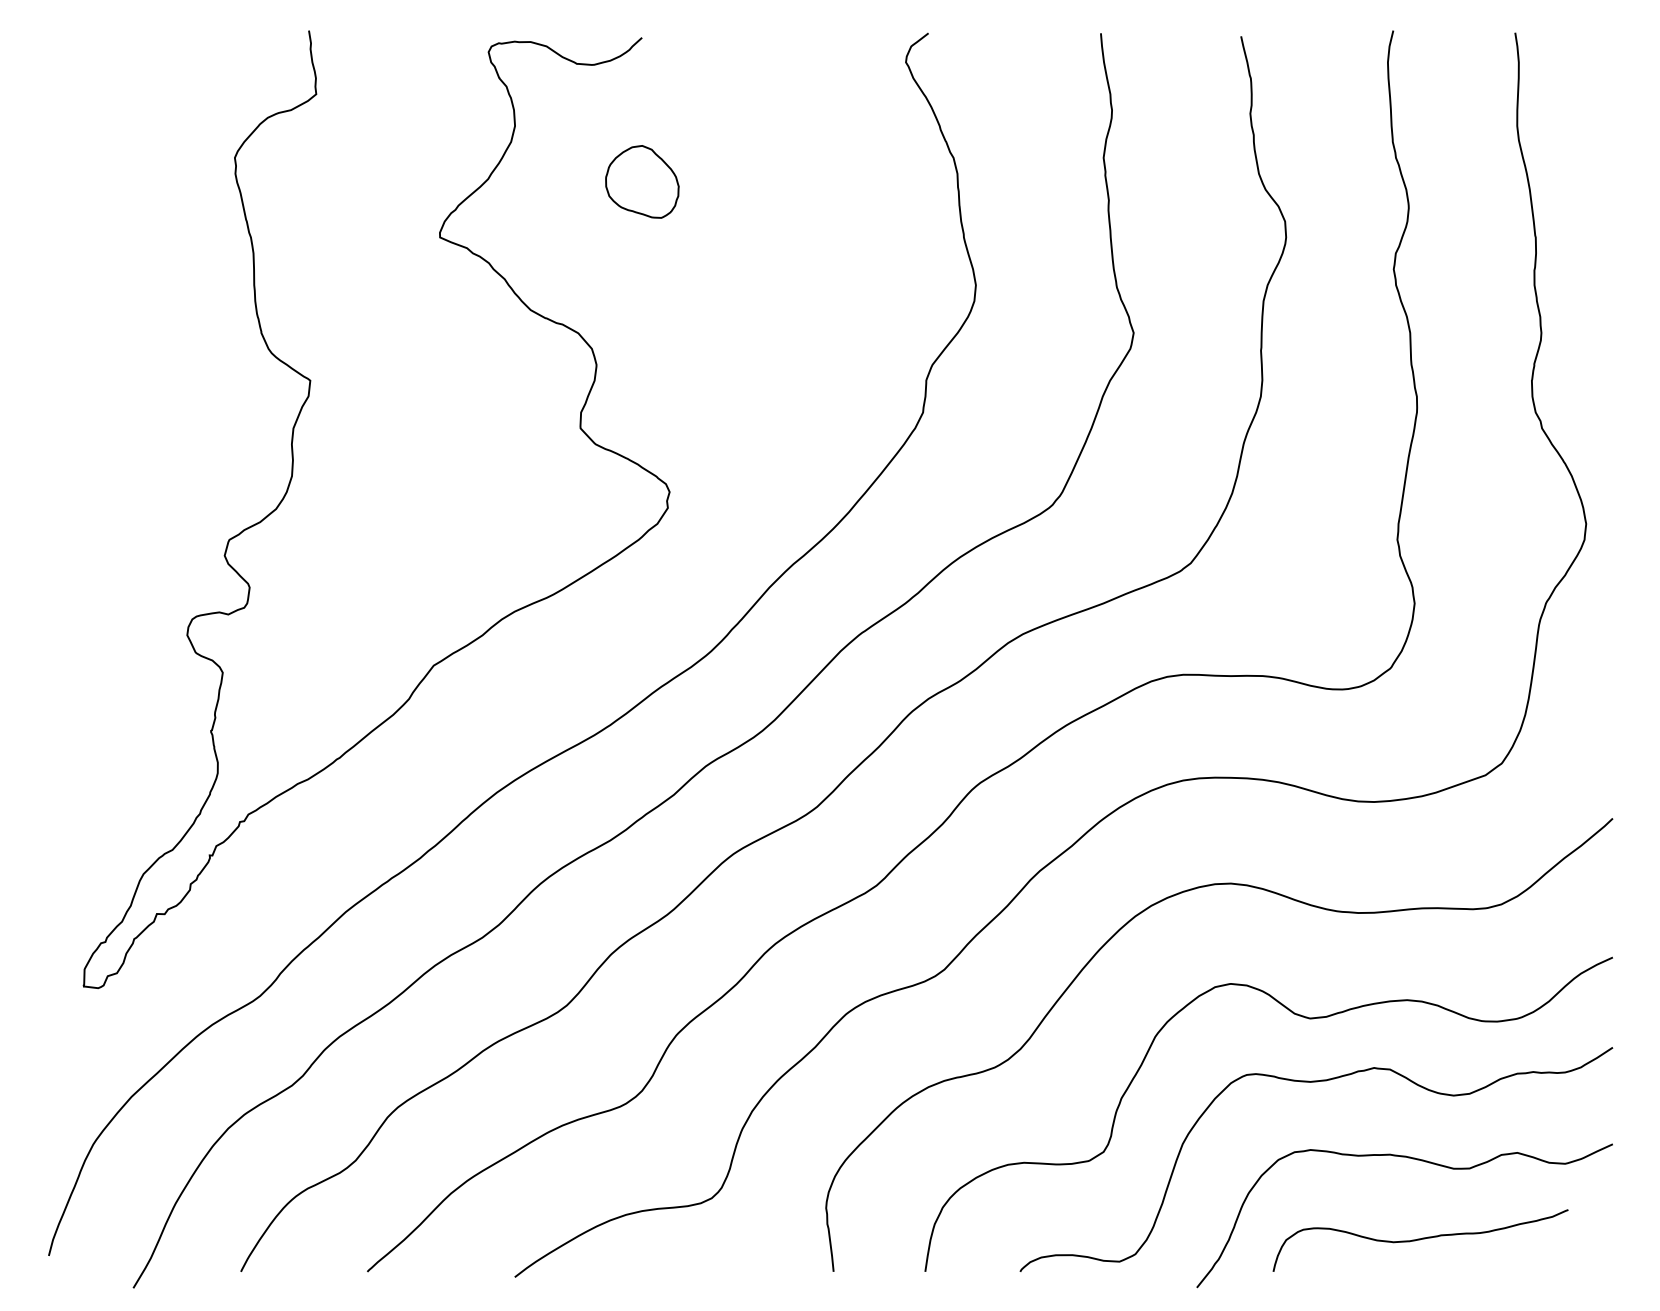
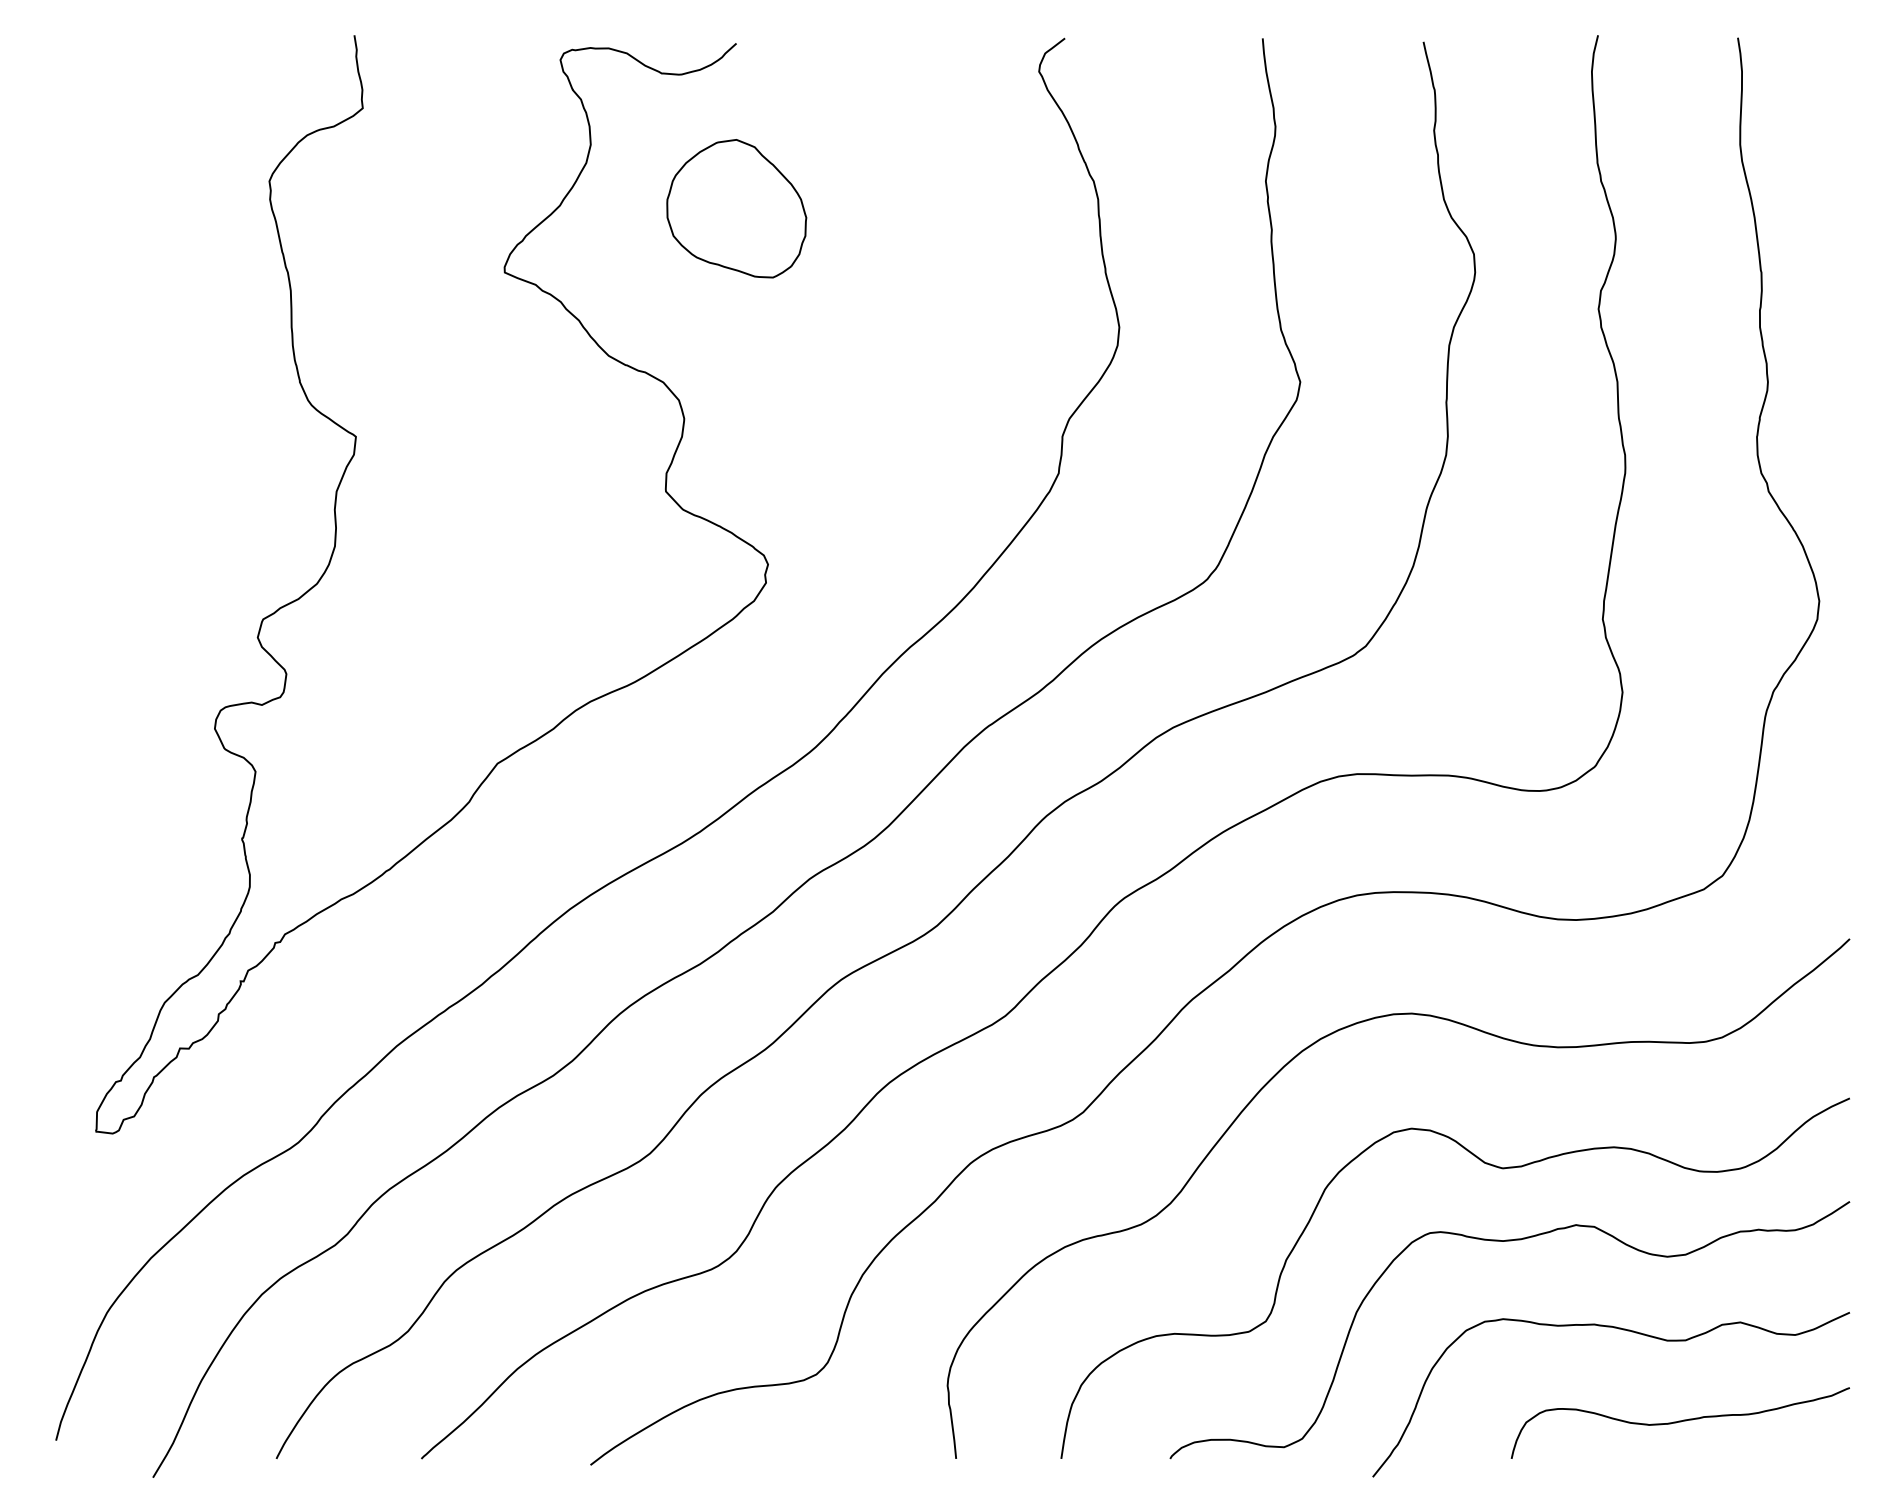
part: (642, 181) -> (736, 208), size x1.67
curve: (1419, 1240) -> (1679, 1422), moved

